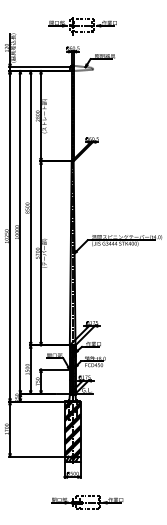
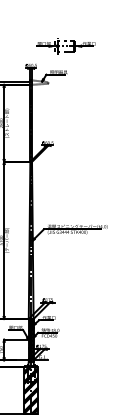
part: (82, 26) -> (66, 46), moved

